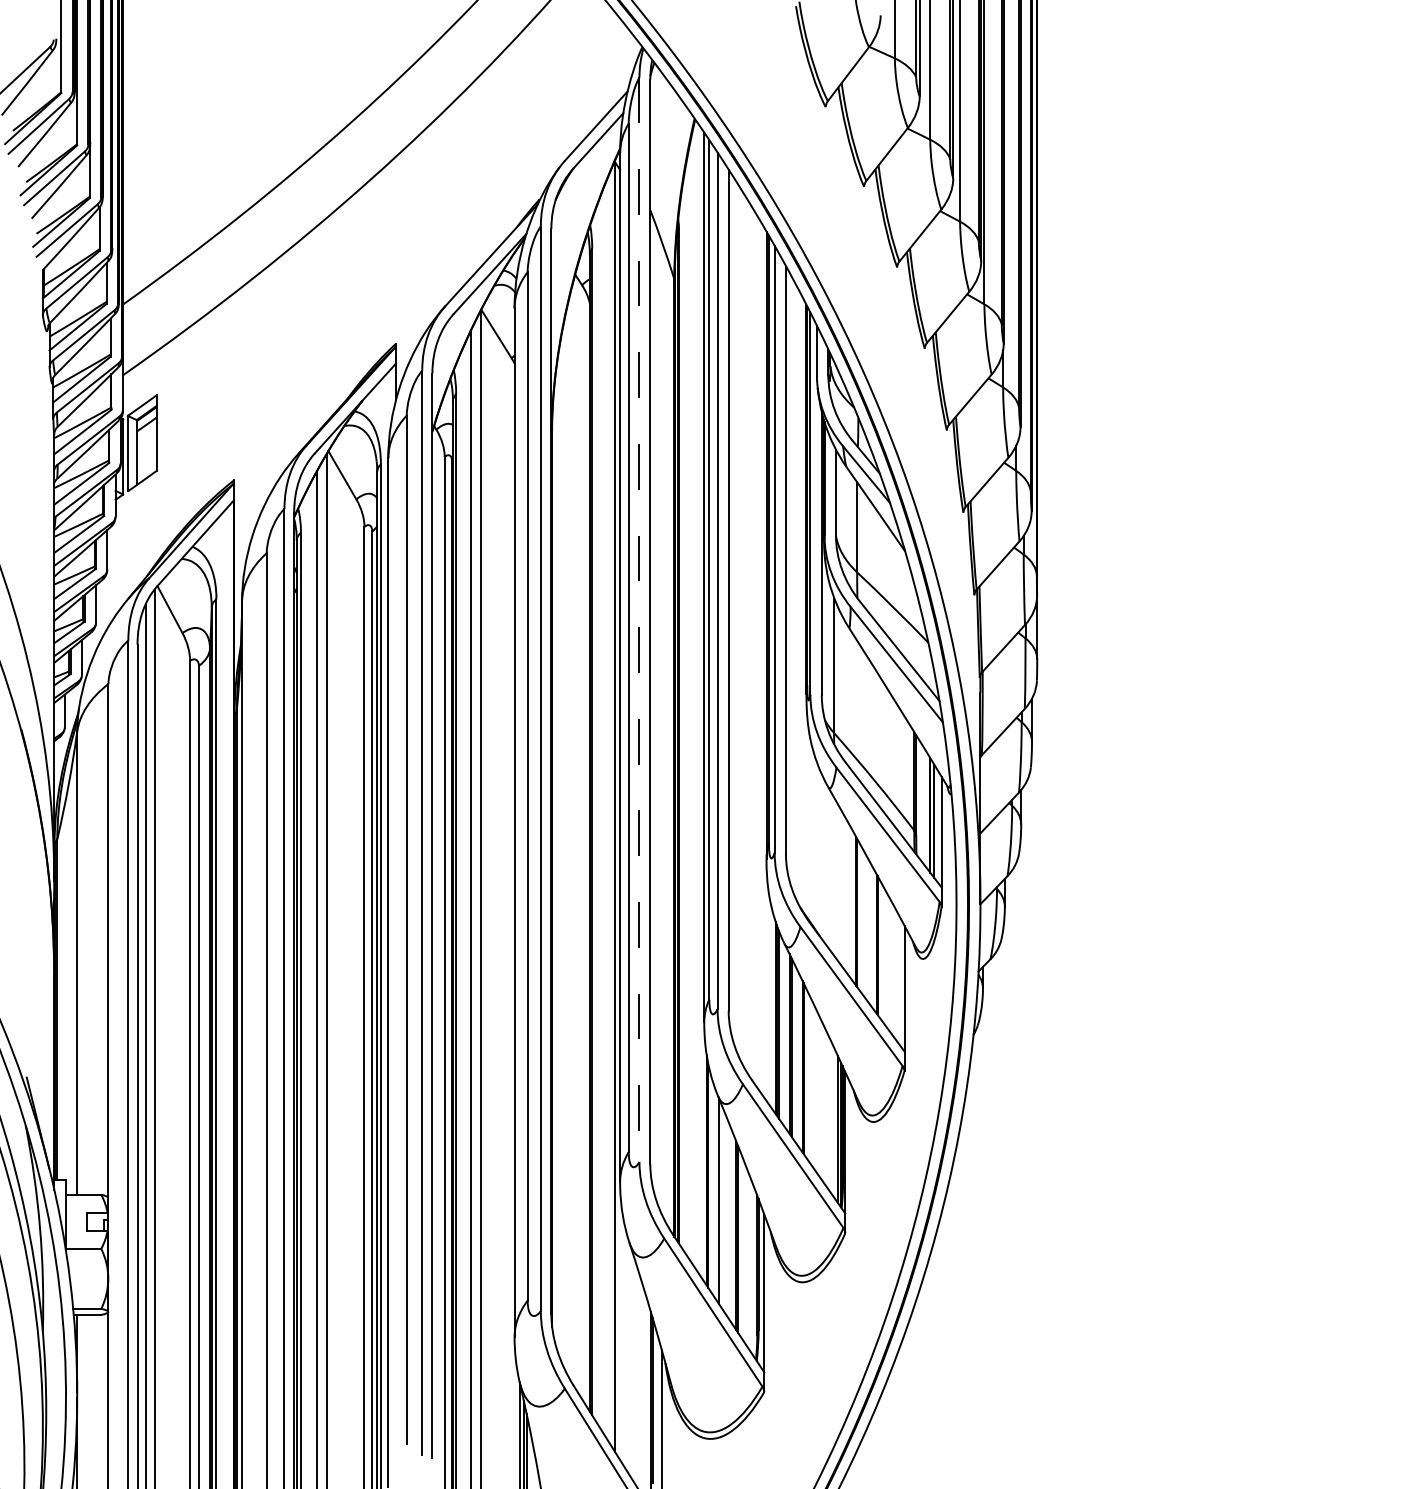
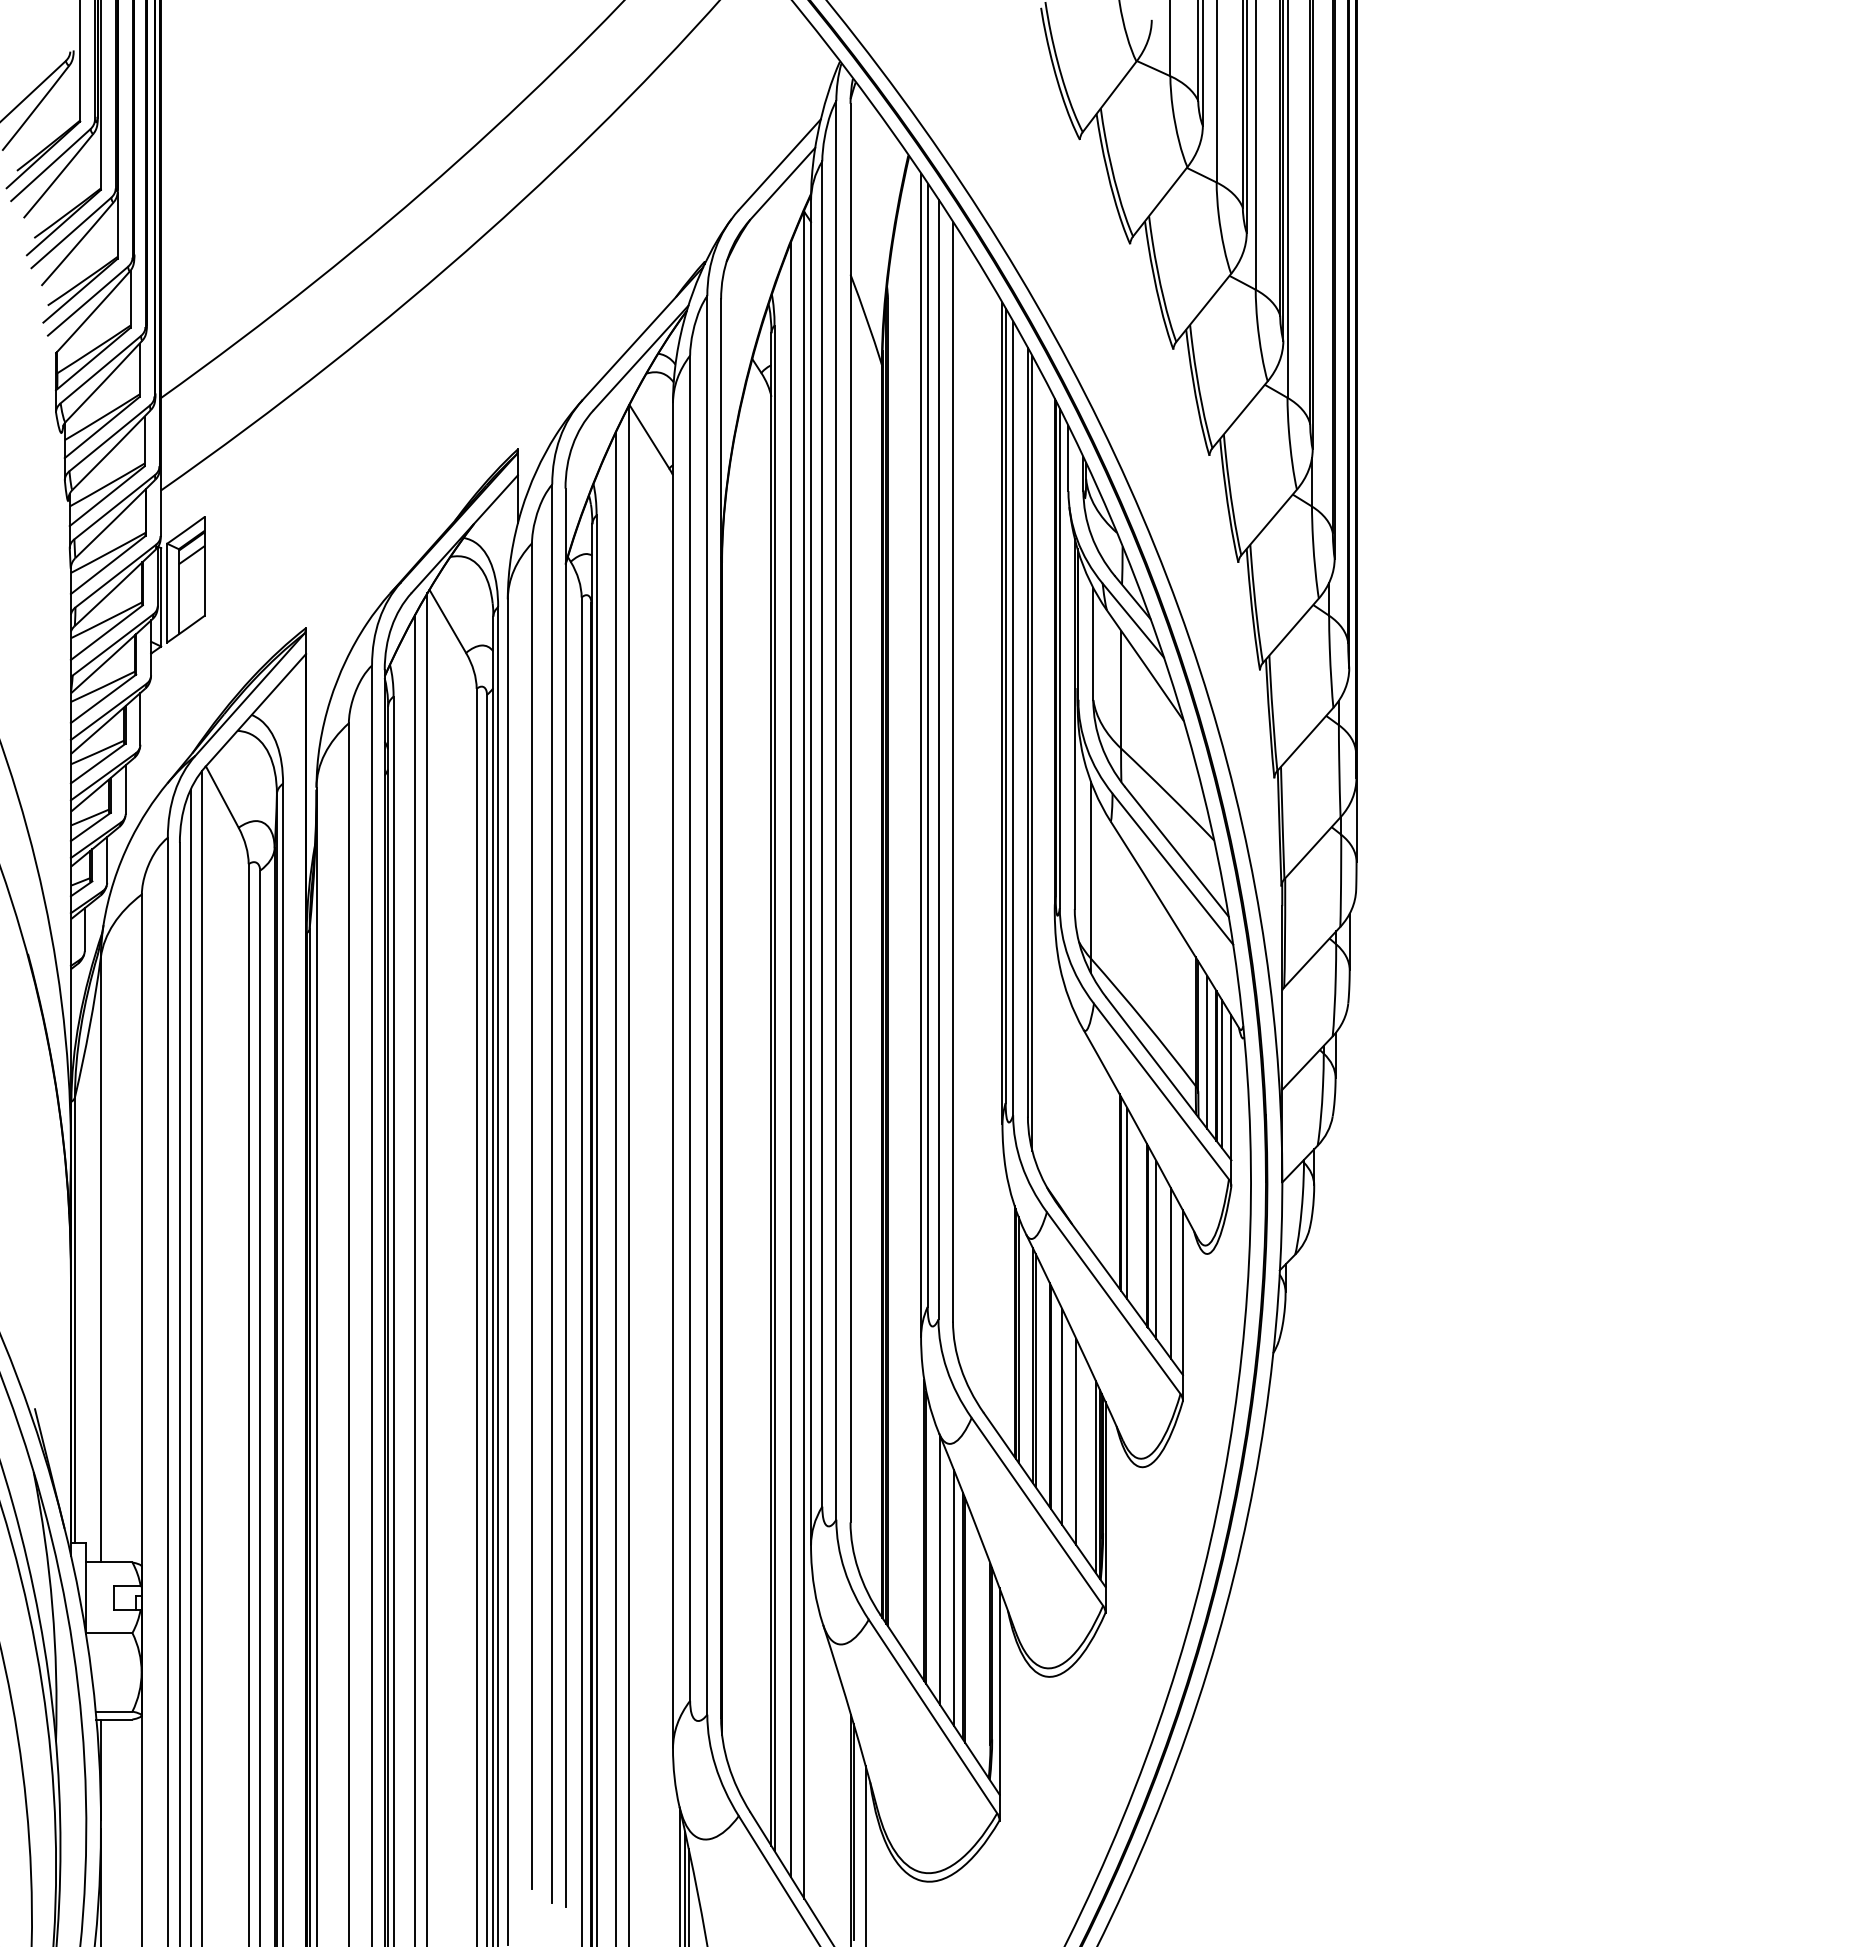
line: (789, 576) -> (1032, 753), added
line: (639, 619) -> (836, 810), dashed -> solid
line: (923, 804) -> (1207, 1052), added
line: (604, 810) -> (790, 1059), added
line: (862, 920) -> (1127, 1203), added
line: (884, 955) -> (1156, 1249), added
line: (894, 973) -> (1170, 1272), added
line: (812, 1083) -> (1062, 1416), added
line: (823, 1103) -> (1076, 1442), added
line: (729, 1221) -> (954, 1597), added

